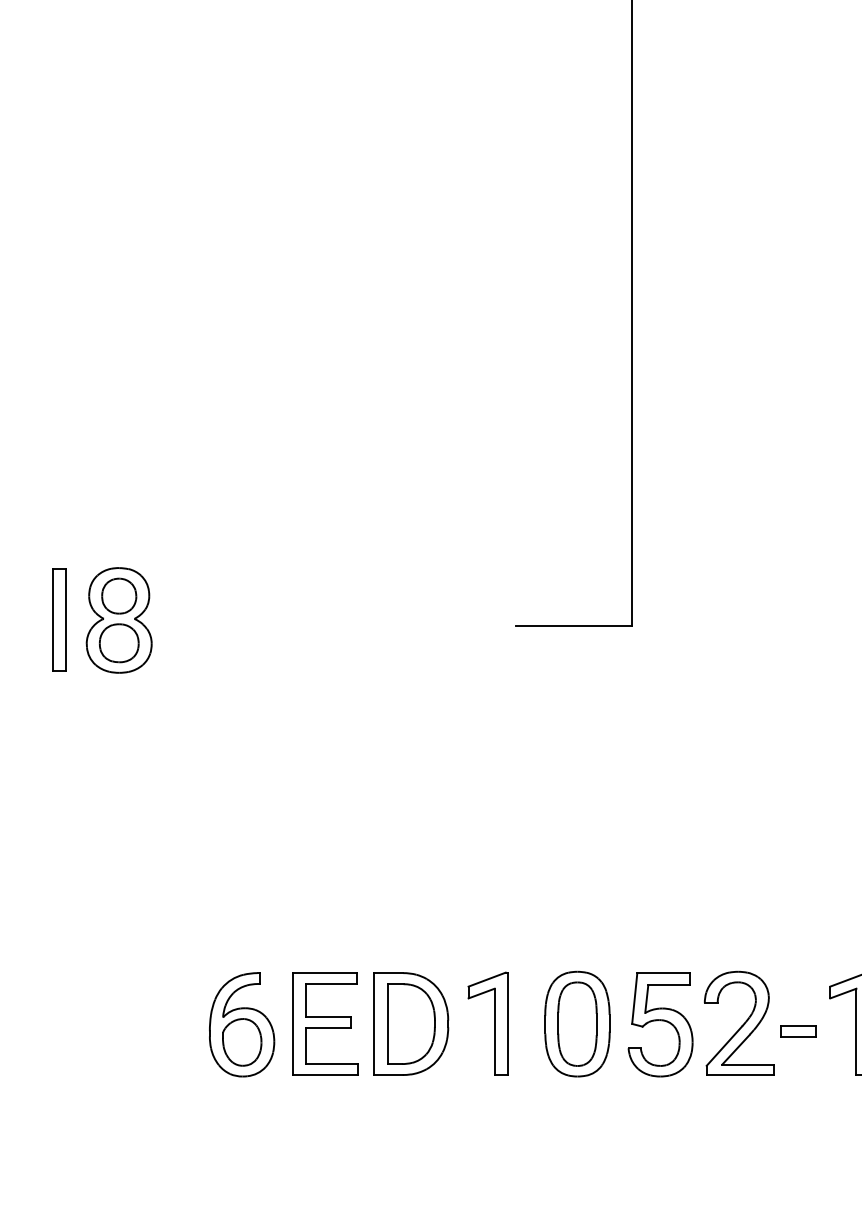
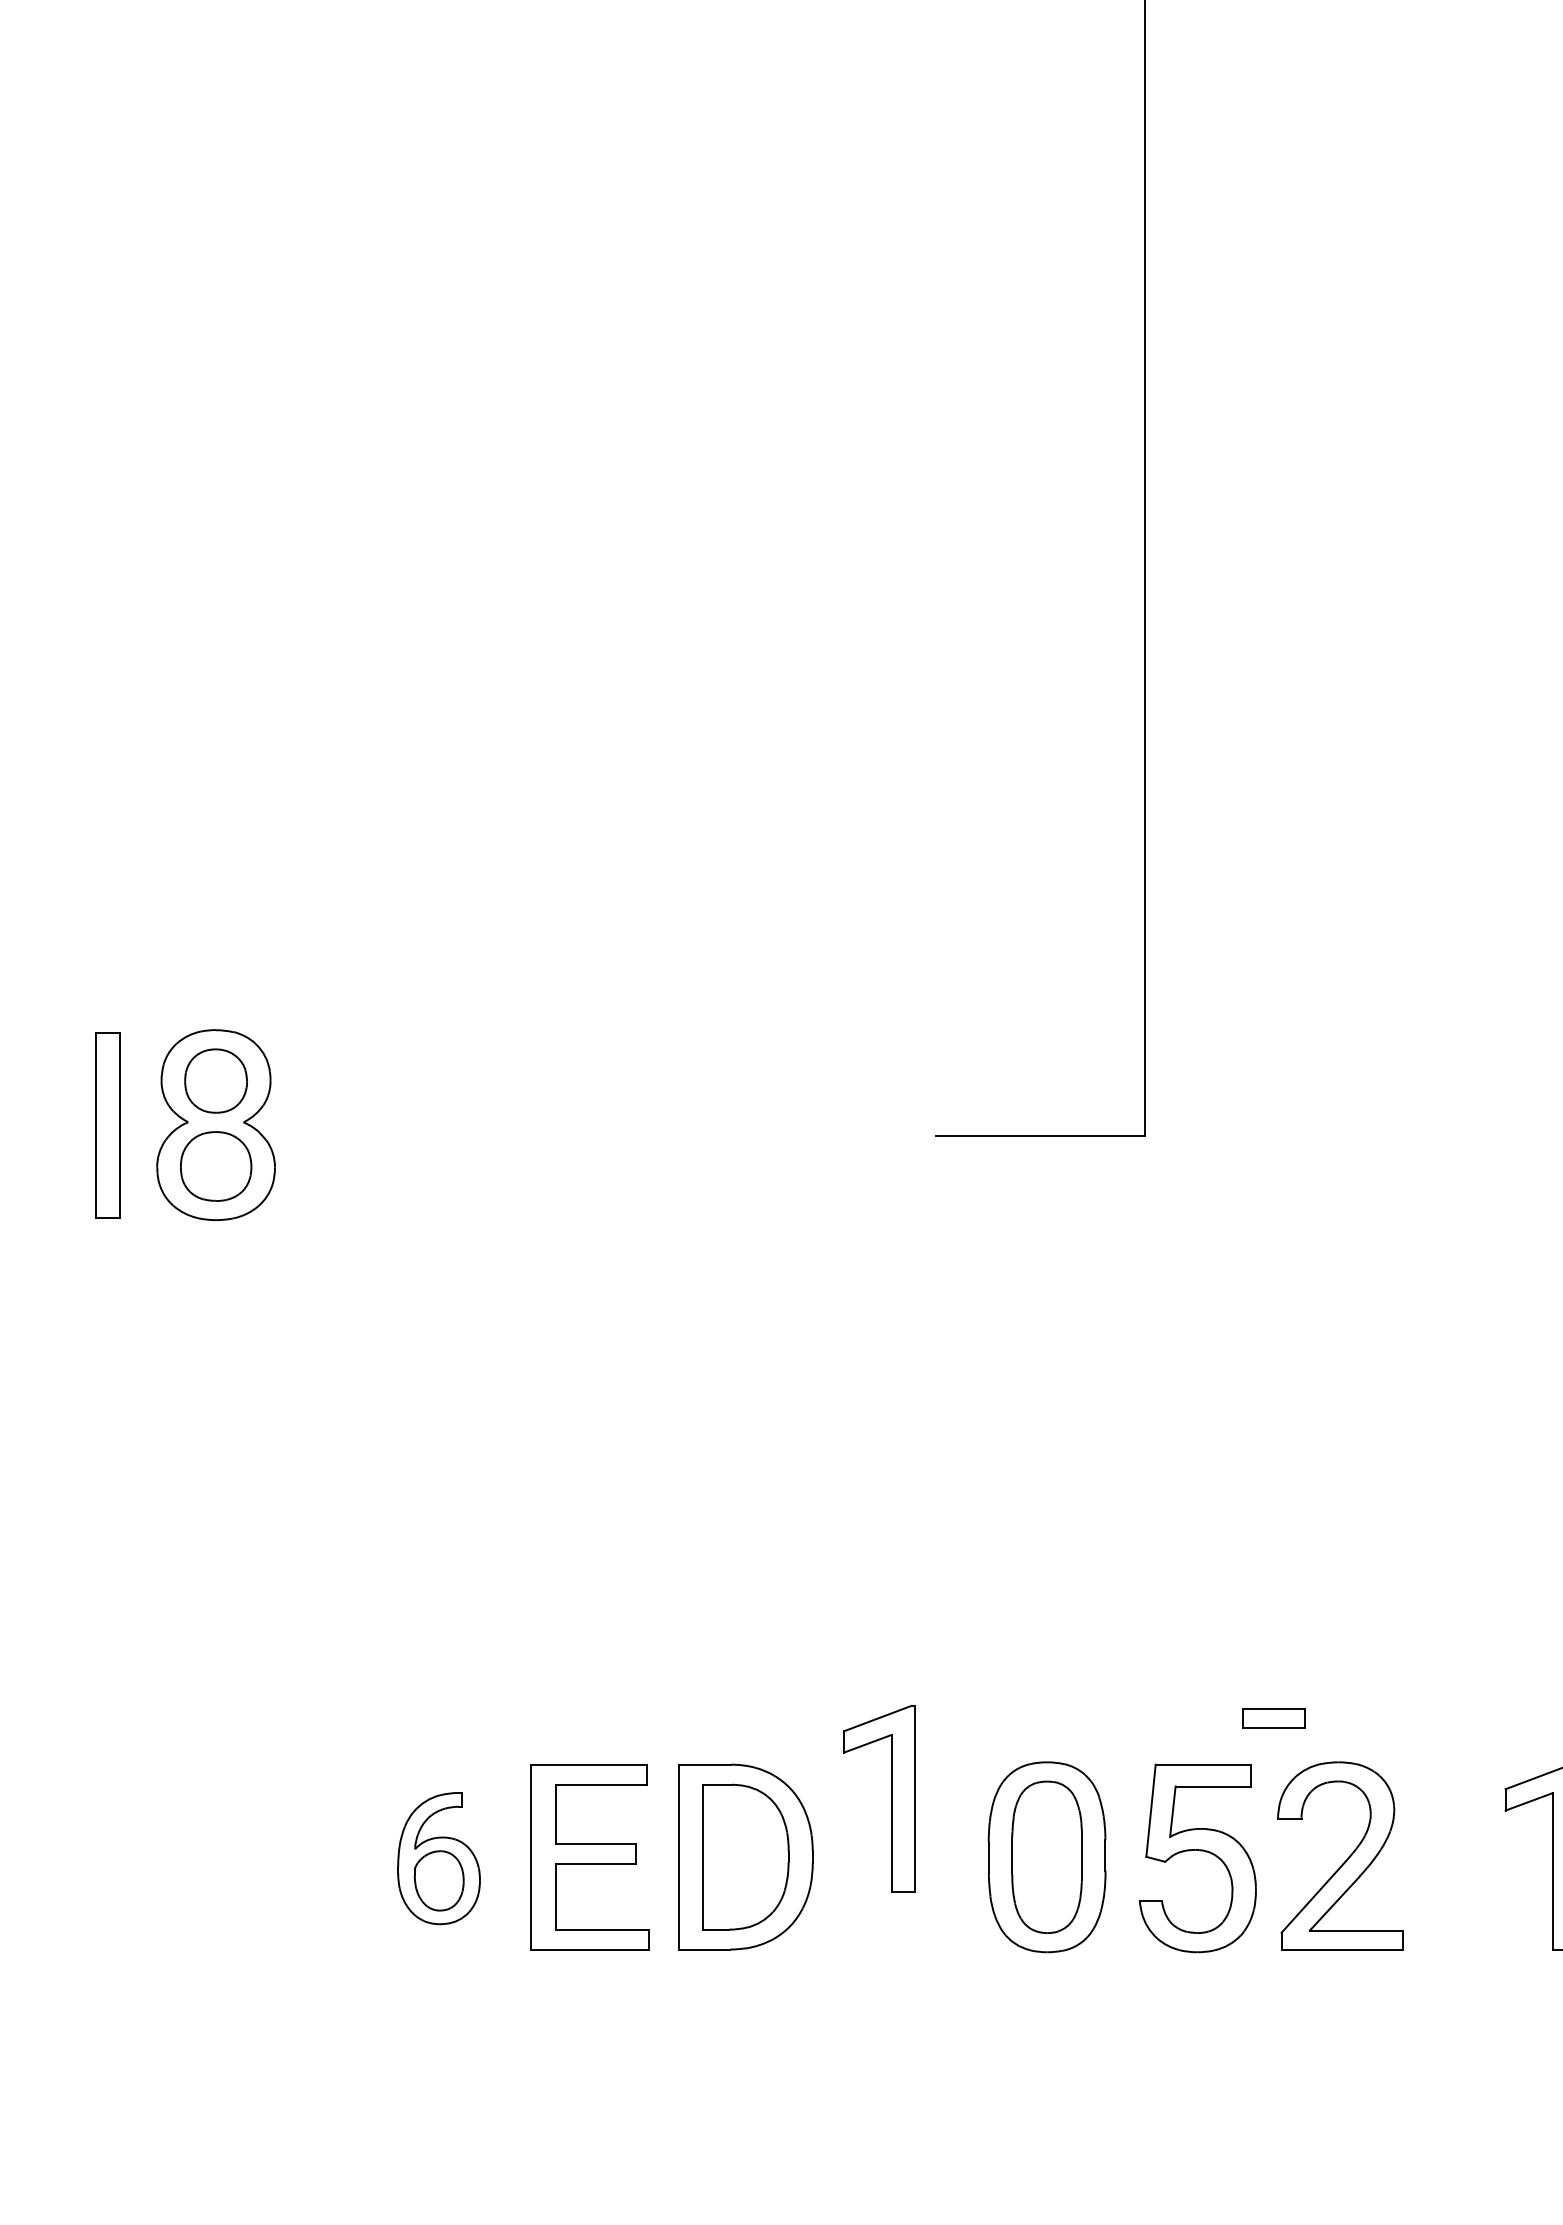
part: (494, 1023) -> (891, 1798), moved
part: (242, 1024) -> (439, 1857), size x0.7
part: (798, 1031) -> (1273, 1718), moved

